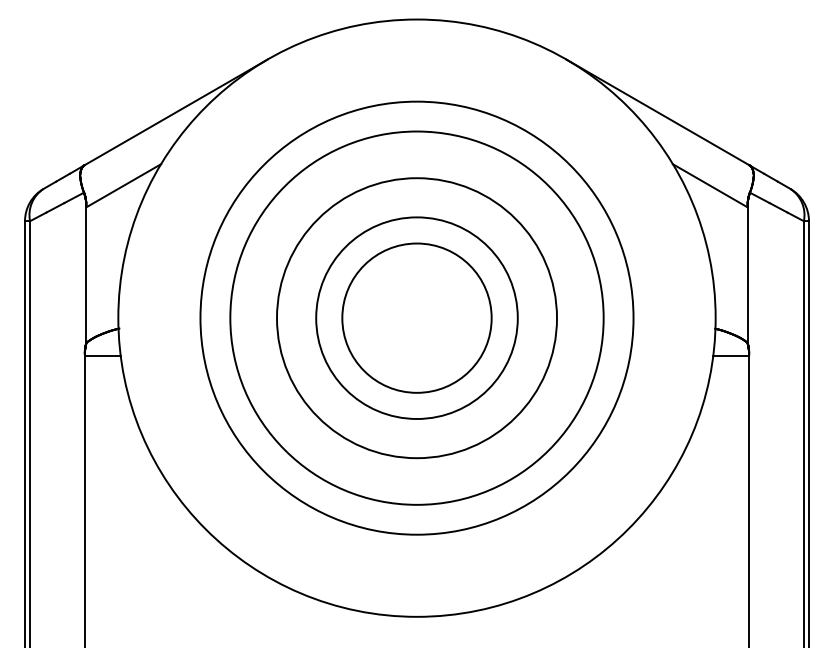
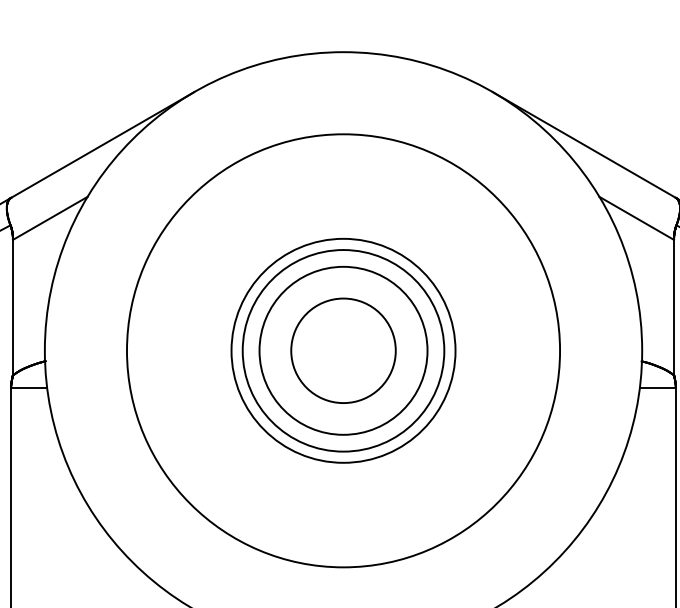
circle: (416, 317) -> (343, 350), size x0.6
circle: (416, 317) -> (343, 350), size x0.7
circle: (417, 318) -> (344, 351), size x0.6

